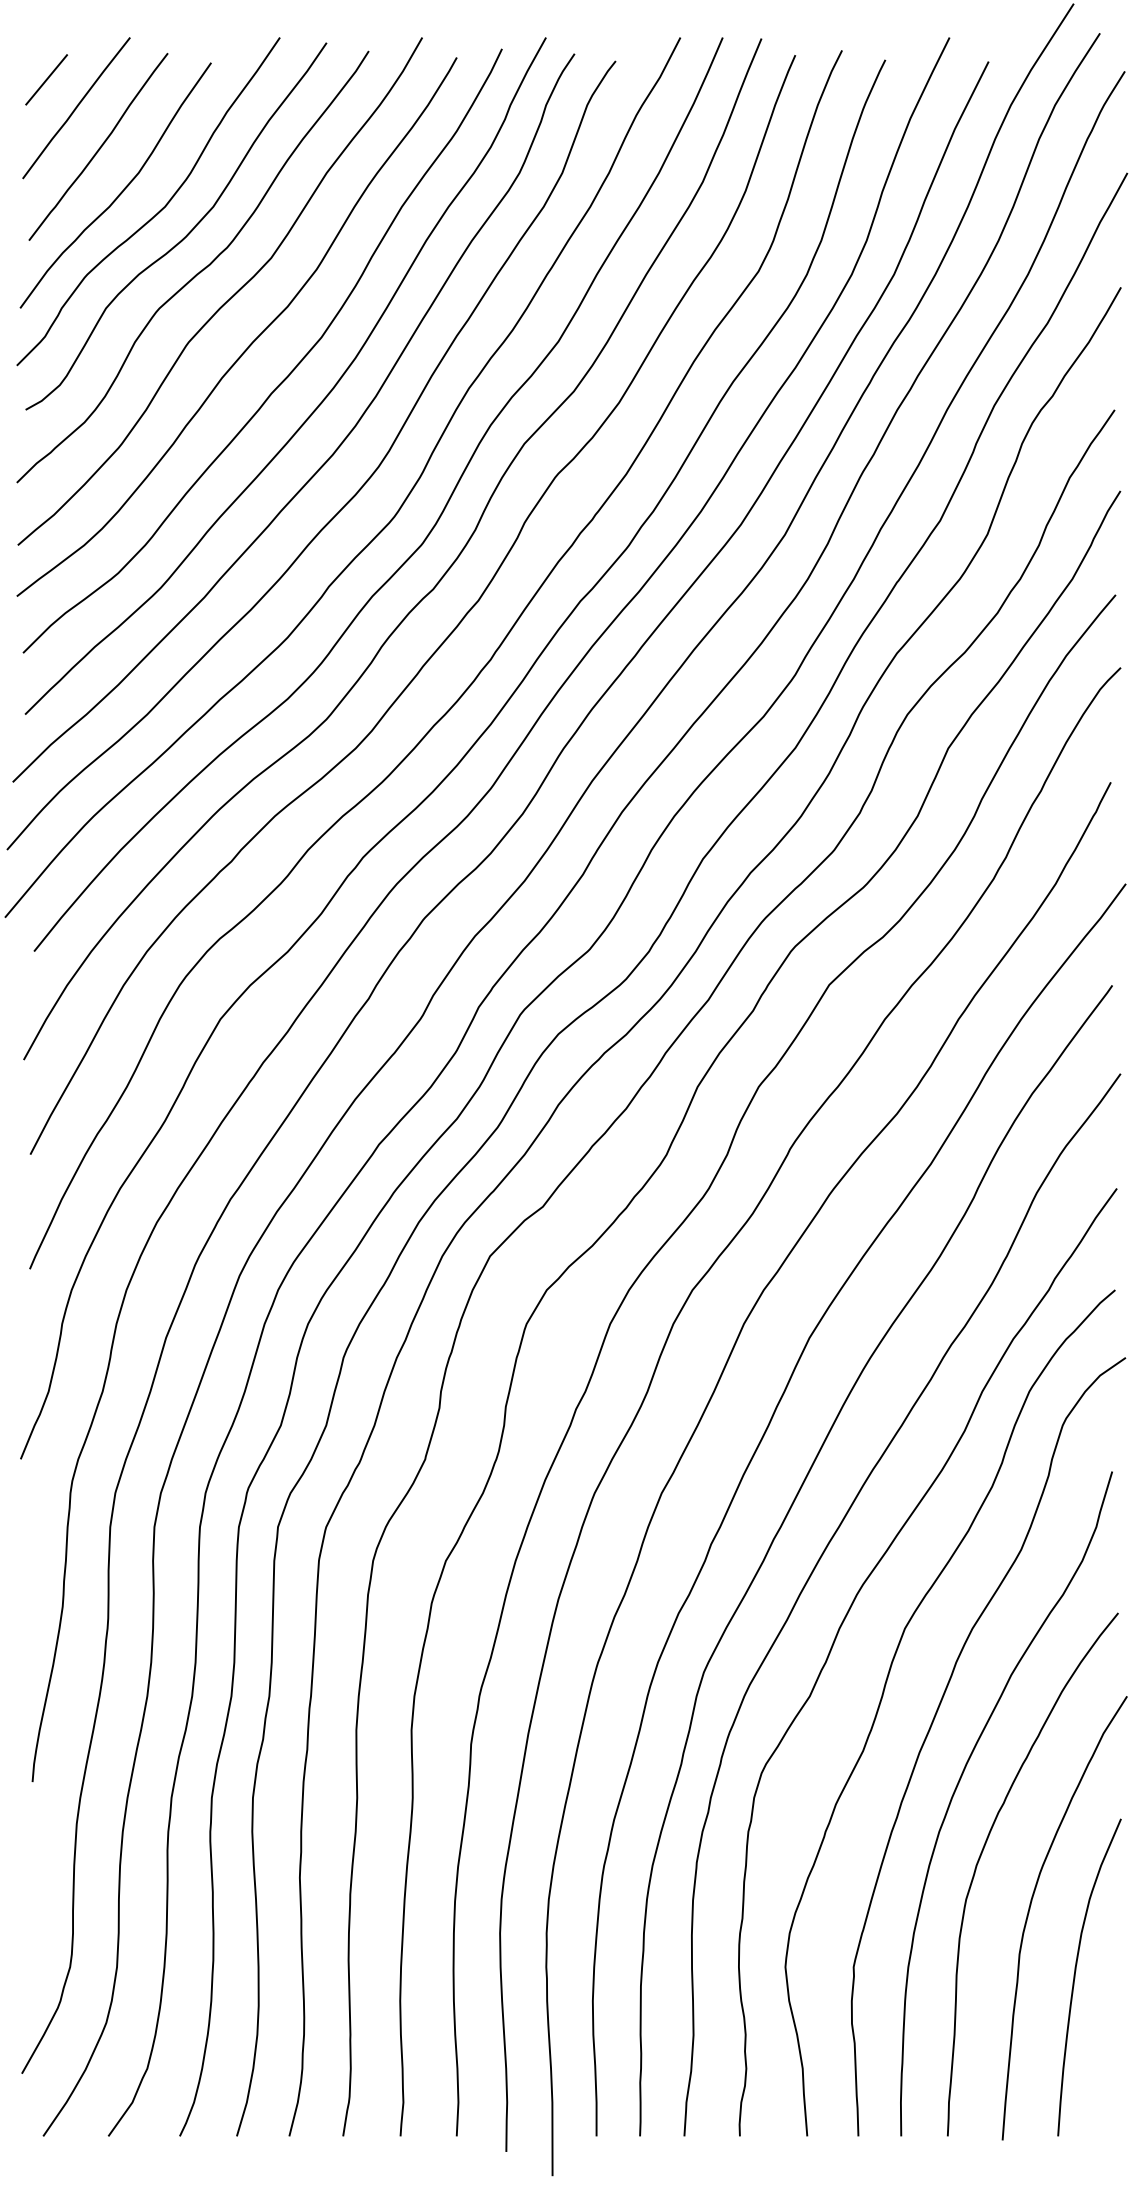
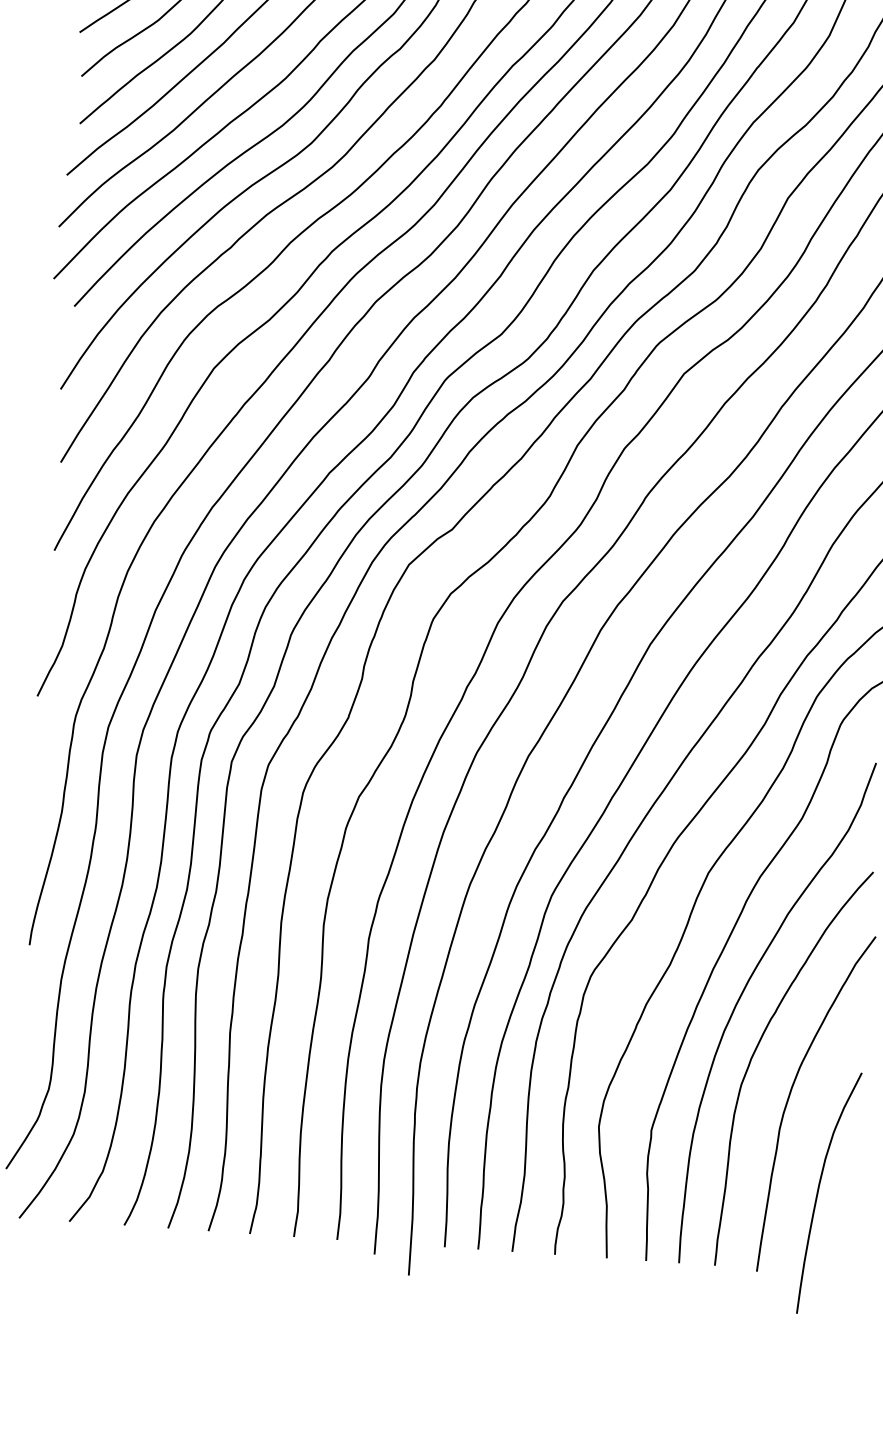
curve: (1075, 1977) -> (818, 1192), moved

